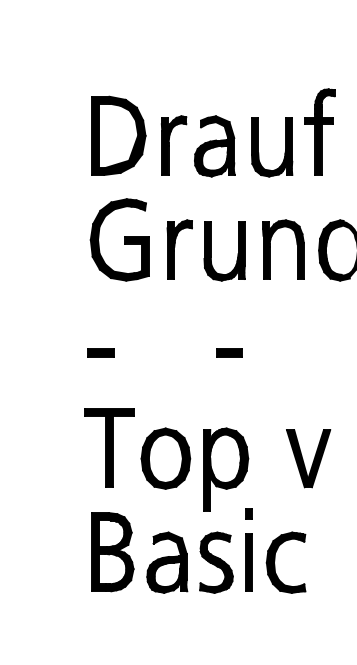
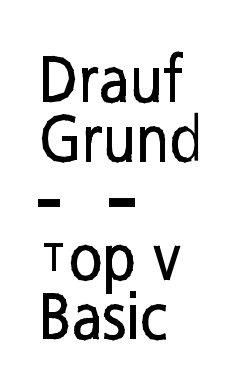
part: (100, 352) -> (48, 202), size x1.4
part: (228, 352) -> (121, 202), size x1.6
part: (109, 447) -> (53, 256), size x0.6

